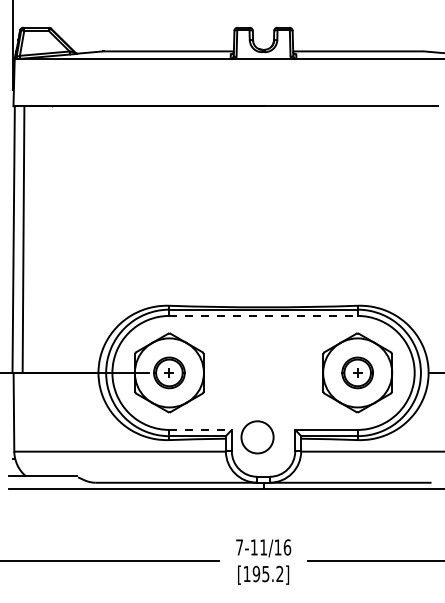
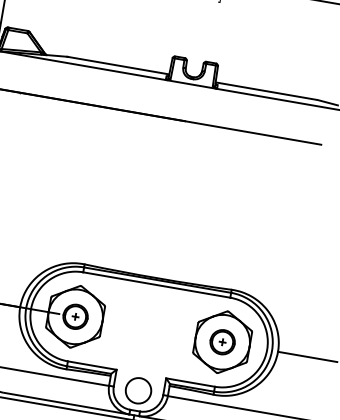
line: (264, 315) -> (157, 284), dashed -> solid
line: (201, 429) -> (93, 365), dashed -> solid
circle: (257, 437) -> (138, 390), moved

